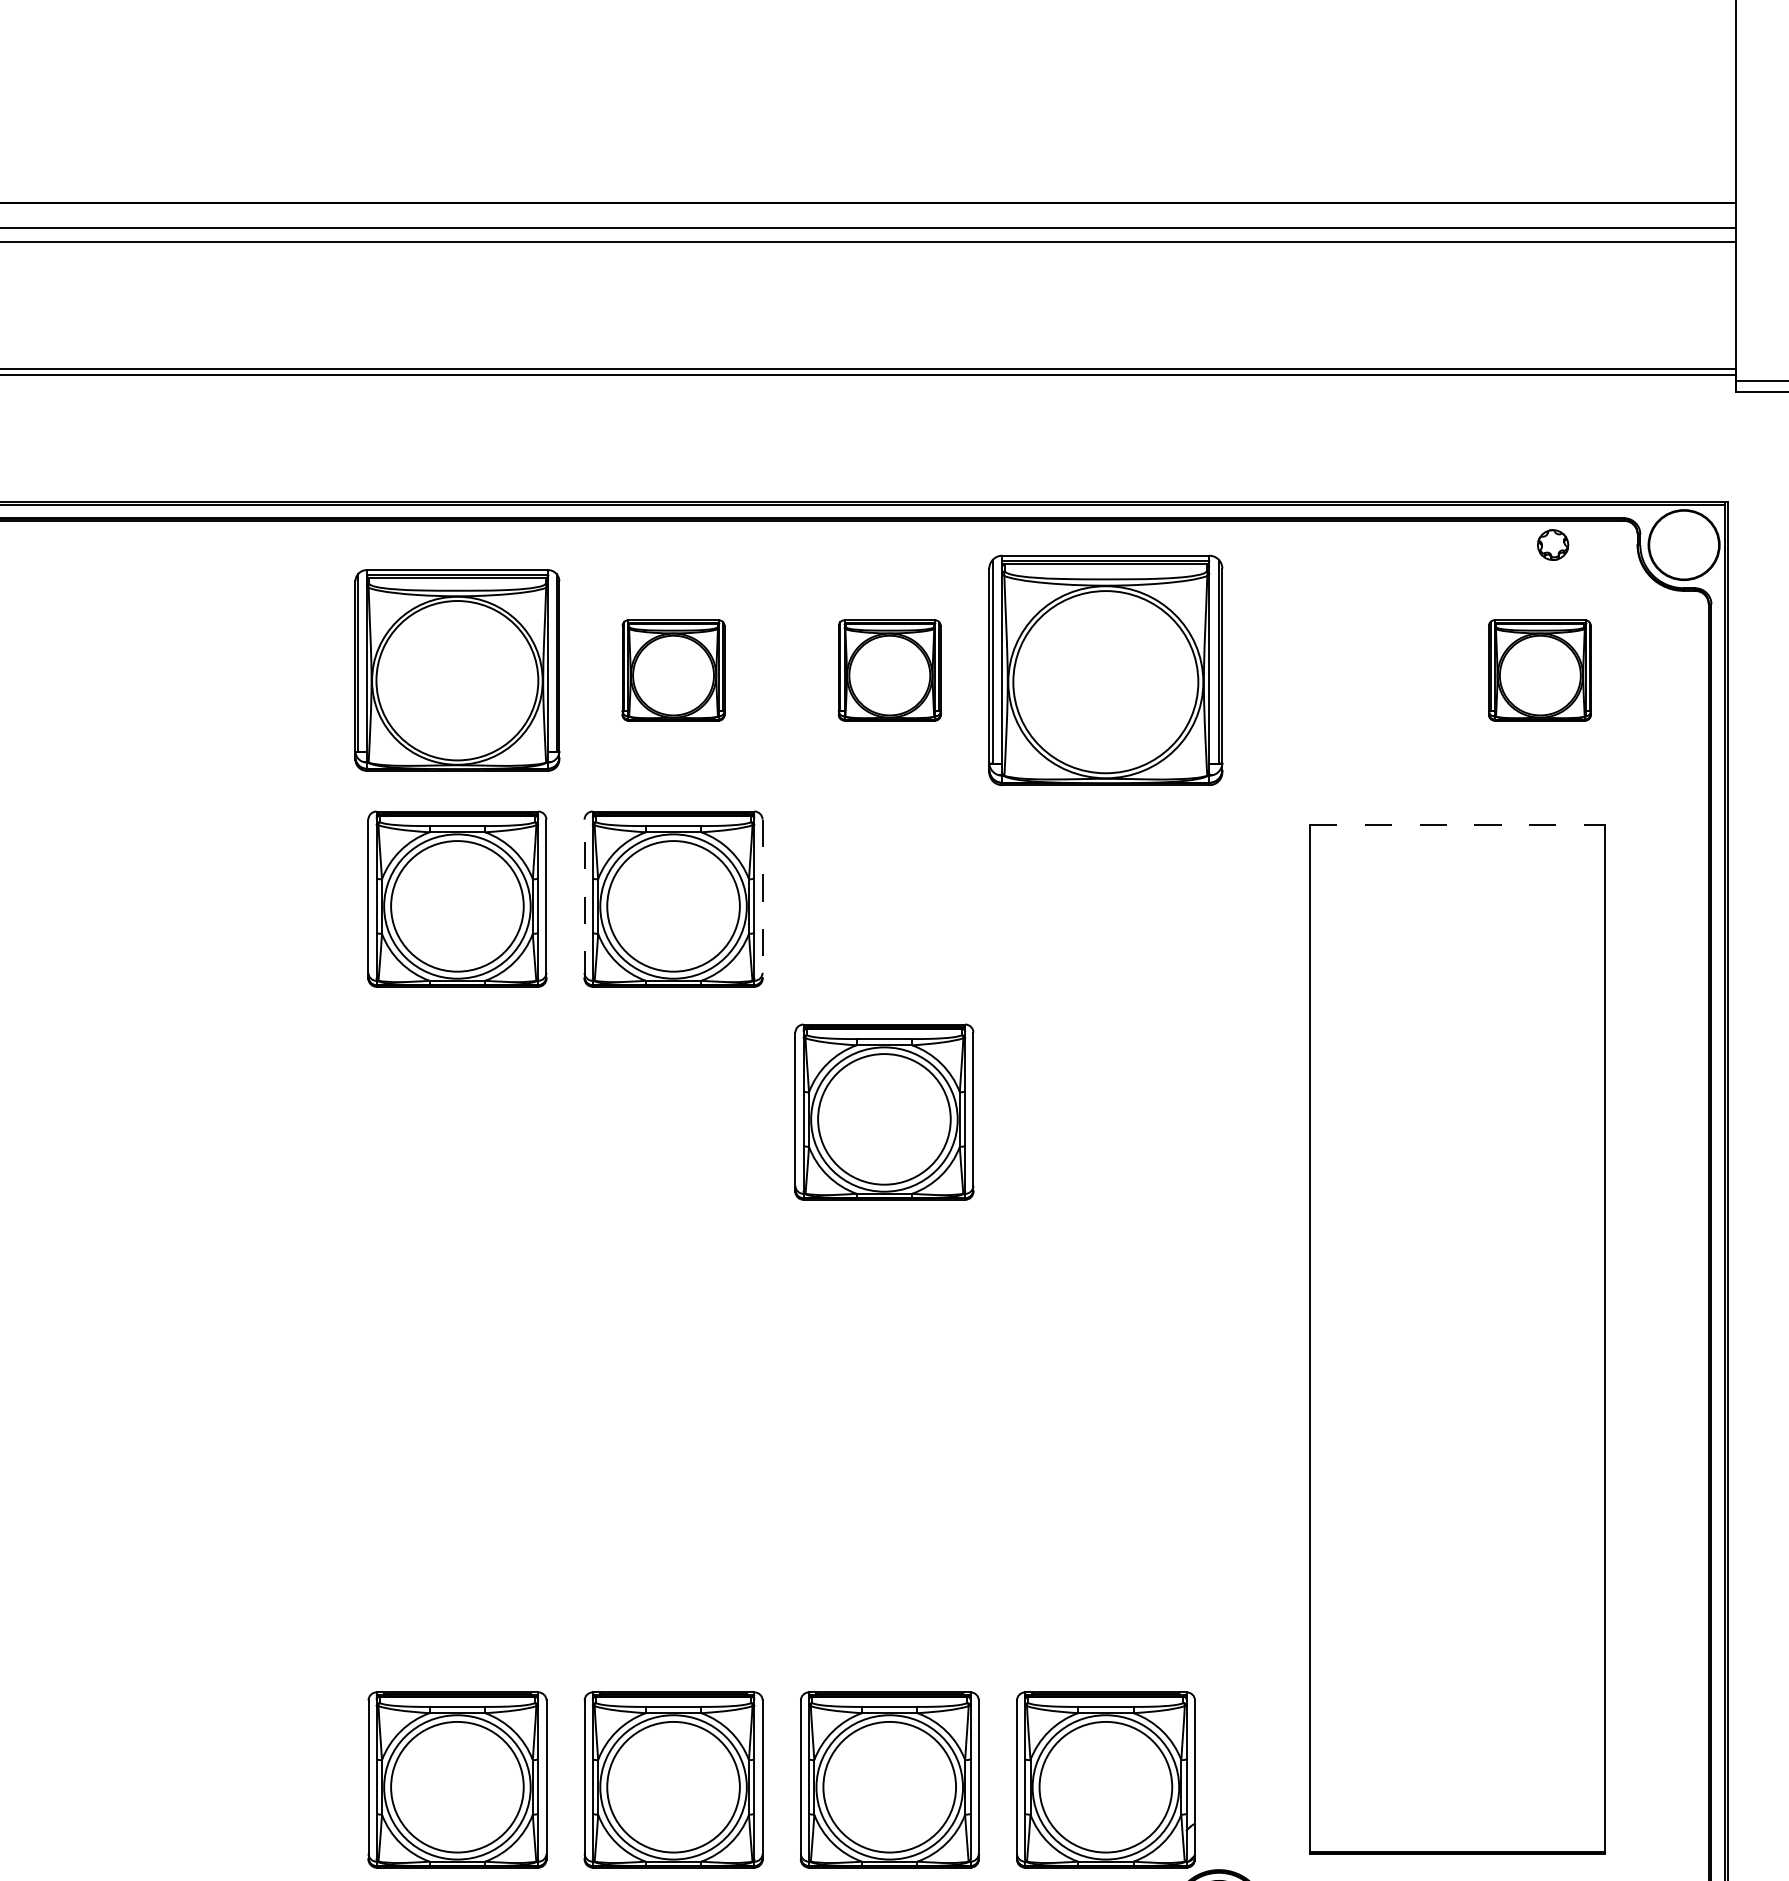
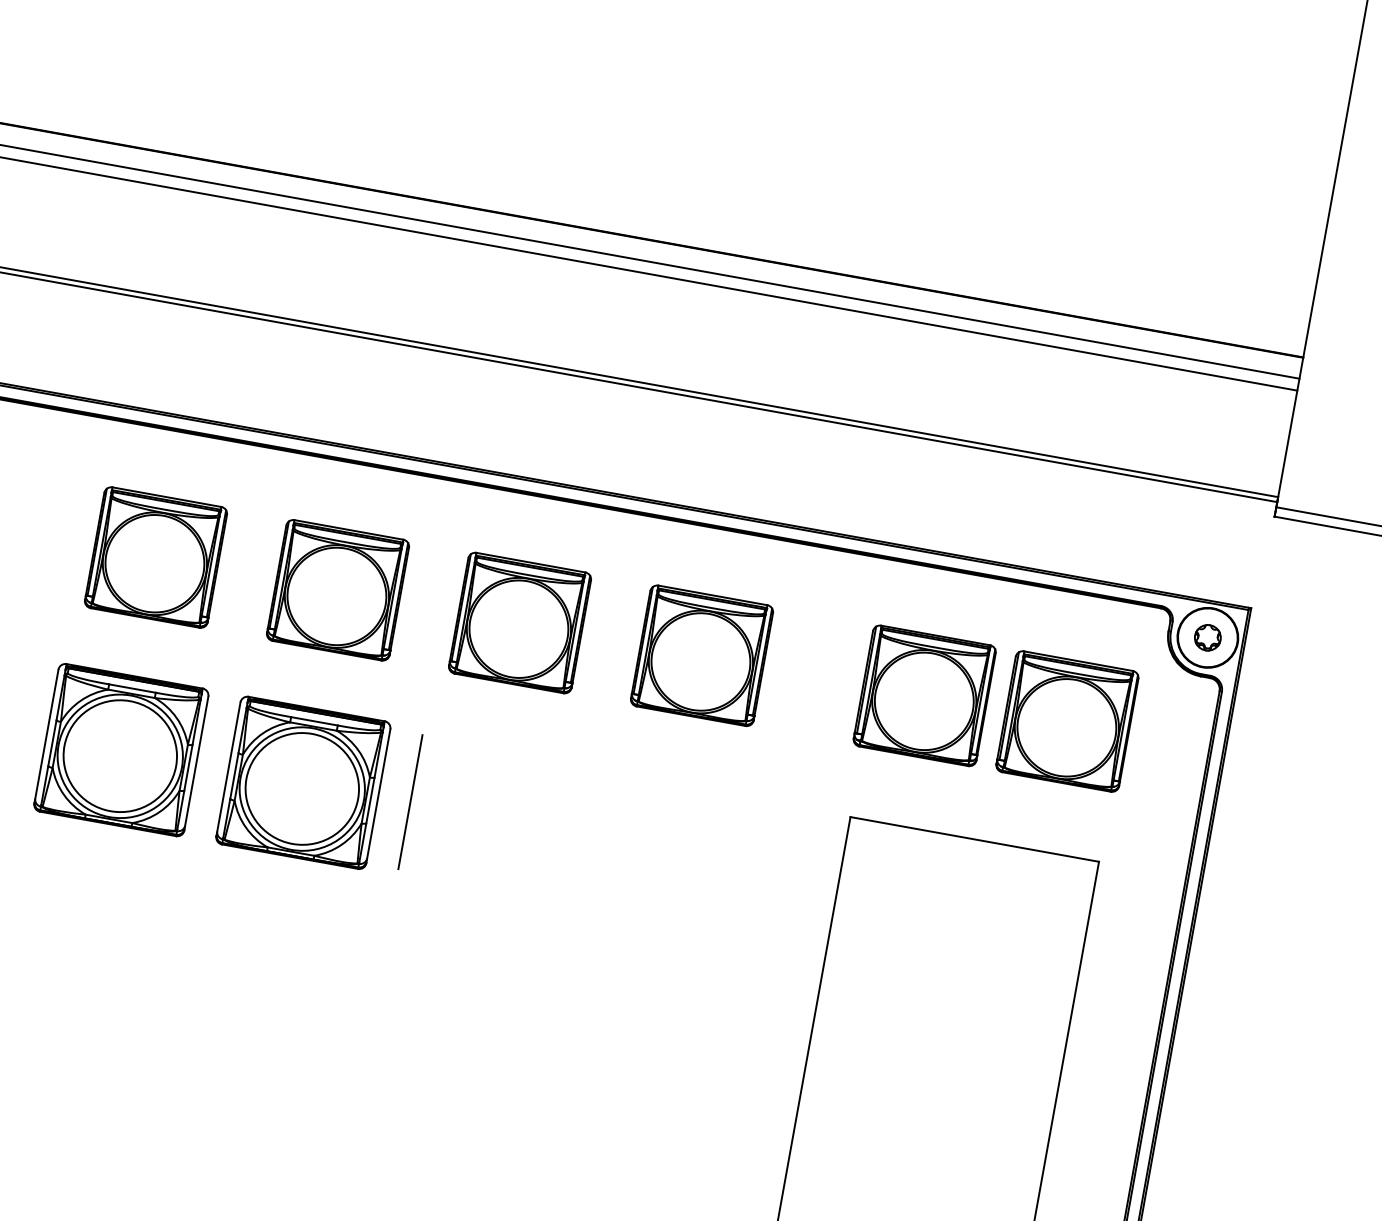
part: (1553, 544) -> (1208, 637), moved
part: (457, 670) -> (156, 557), size x0.71
part: (673, 670) -> (337, 590), size x1.43
part: (889, 670) -> (519, 623), size x1.43
part: (1105, 670) -> (701, 655), size x0.62
part: (1370, 670) -> (924, 695), added
part: (1539, 670) -> (1067, 721), size x1.43
line: (1457, 825) -> (974, 839), dashed -> solid
line: (584, 899) -> (228, 769), dashed -> solid
line: (762, 899) -> (378, 796), dashed -> solid
line: (800, 899) -> (410, 802), added
part: (884, 1111) -> (448, 993), removed

